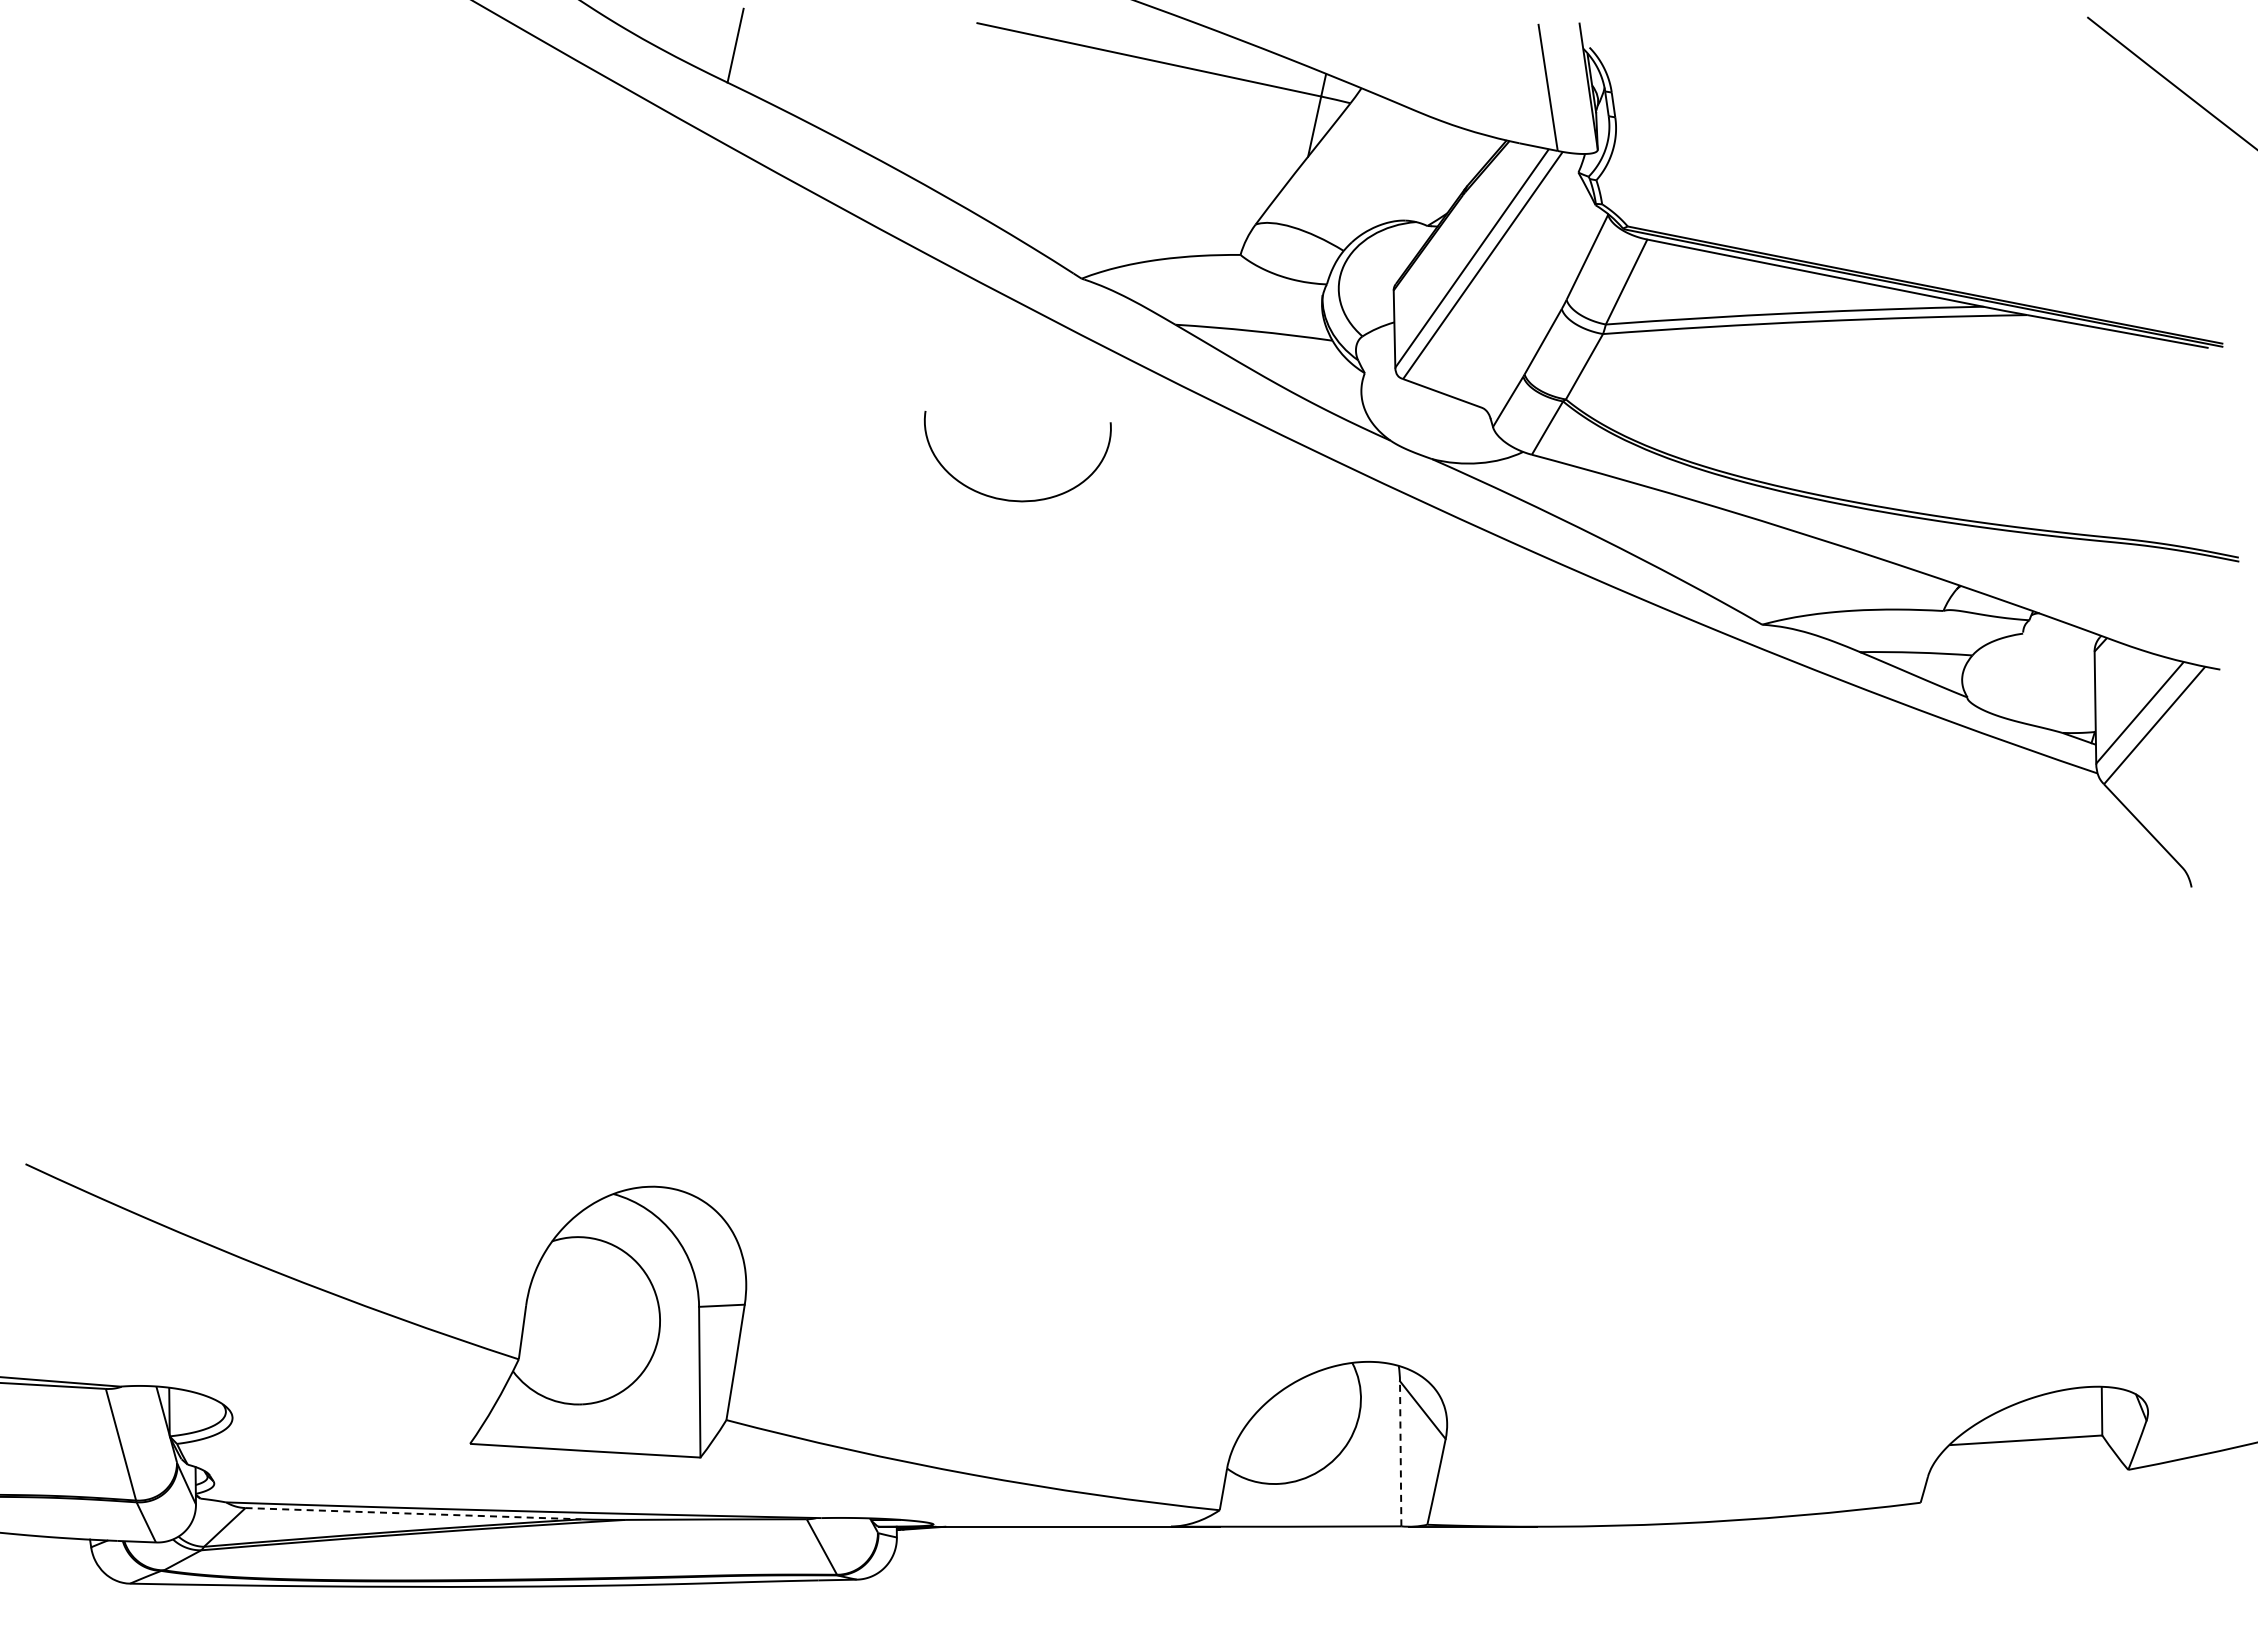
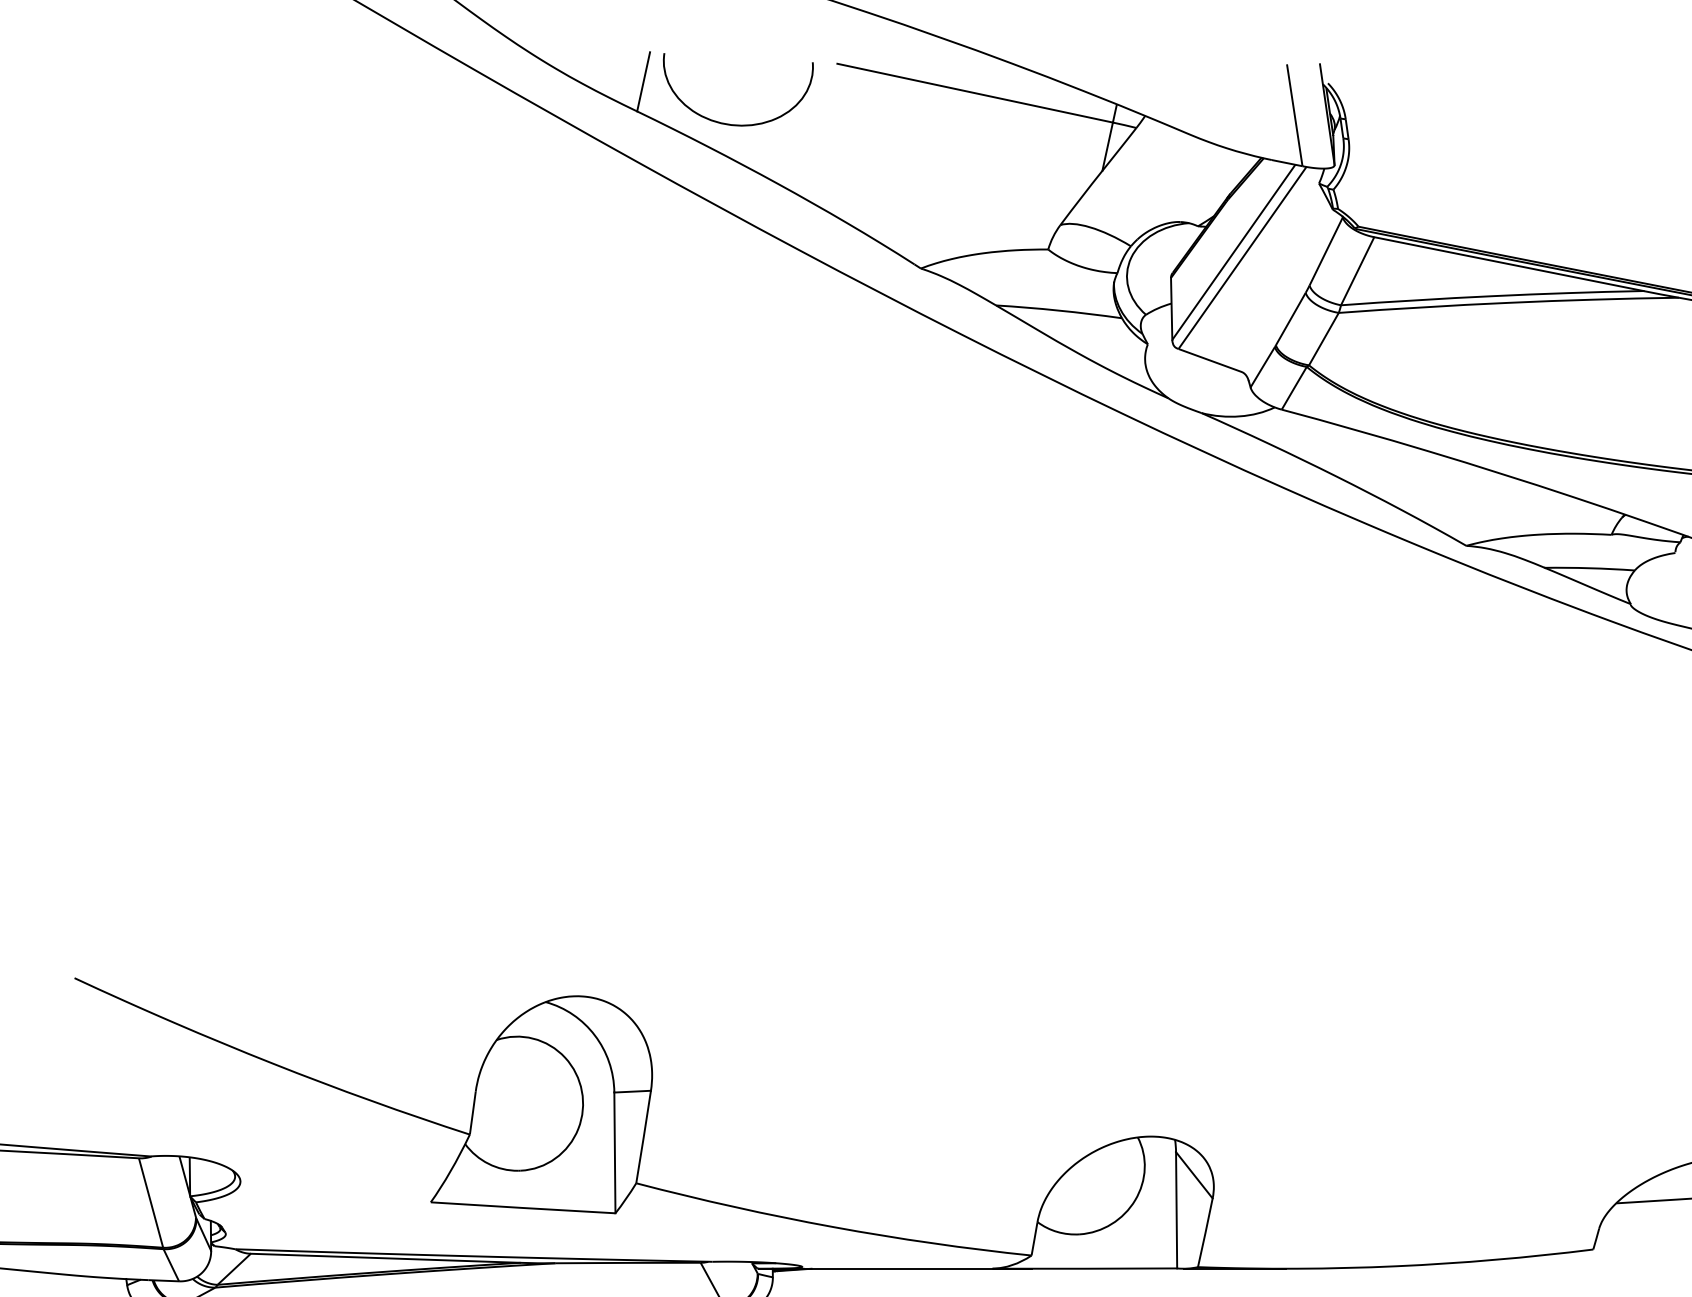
curve: (1011, 499) -> (733, 124), moved
line: (1400, 1453) -> (1176, 1210), dashed -> solid
line: (414, 1513) -> (386, 1258), dashed -> solid

